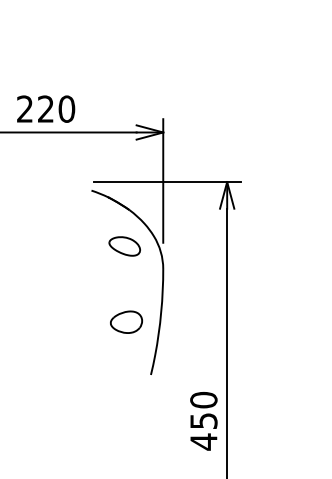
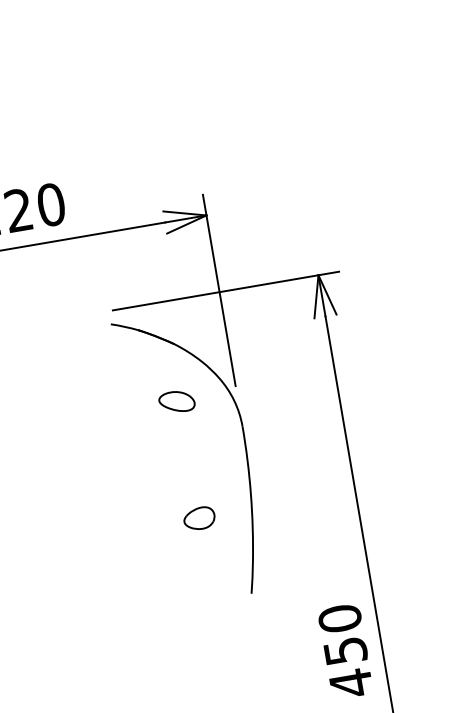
part: (124, 246) -> (176, 402), size x0.71
part: (125, 321) -> (198, 517), size x0.62

